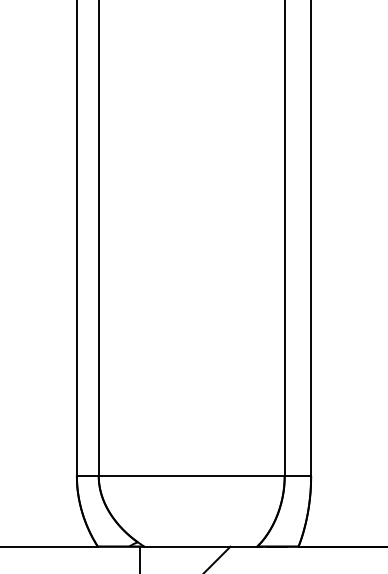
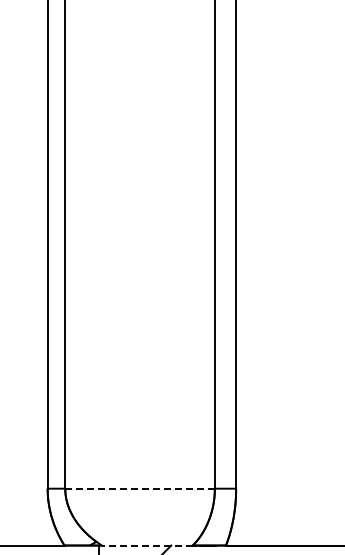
line: (192, 475) -> (140, 488), solid -> dashed
line: (199, 546) -> (146, 545), solid -> dashed

